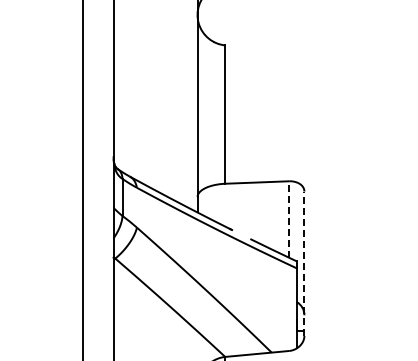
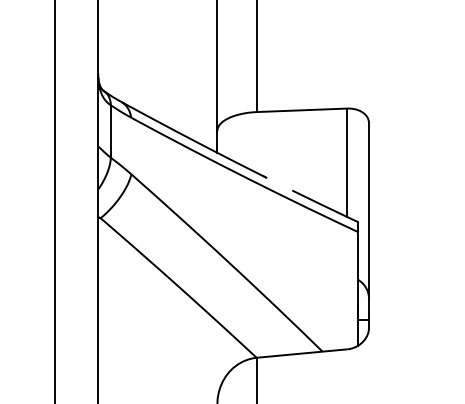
line: (289, 219) -> (347, 162), dashed -> solid
line: (304, 263) -> (369, 225), dashed -> solid

